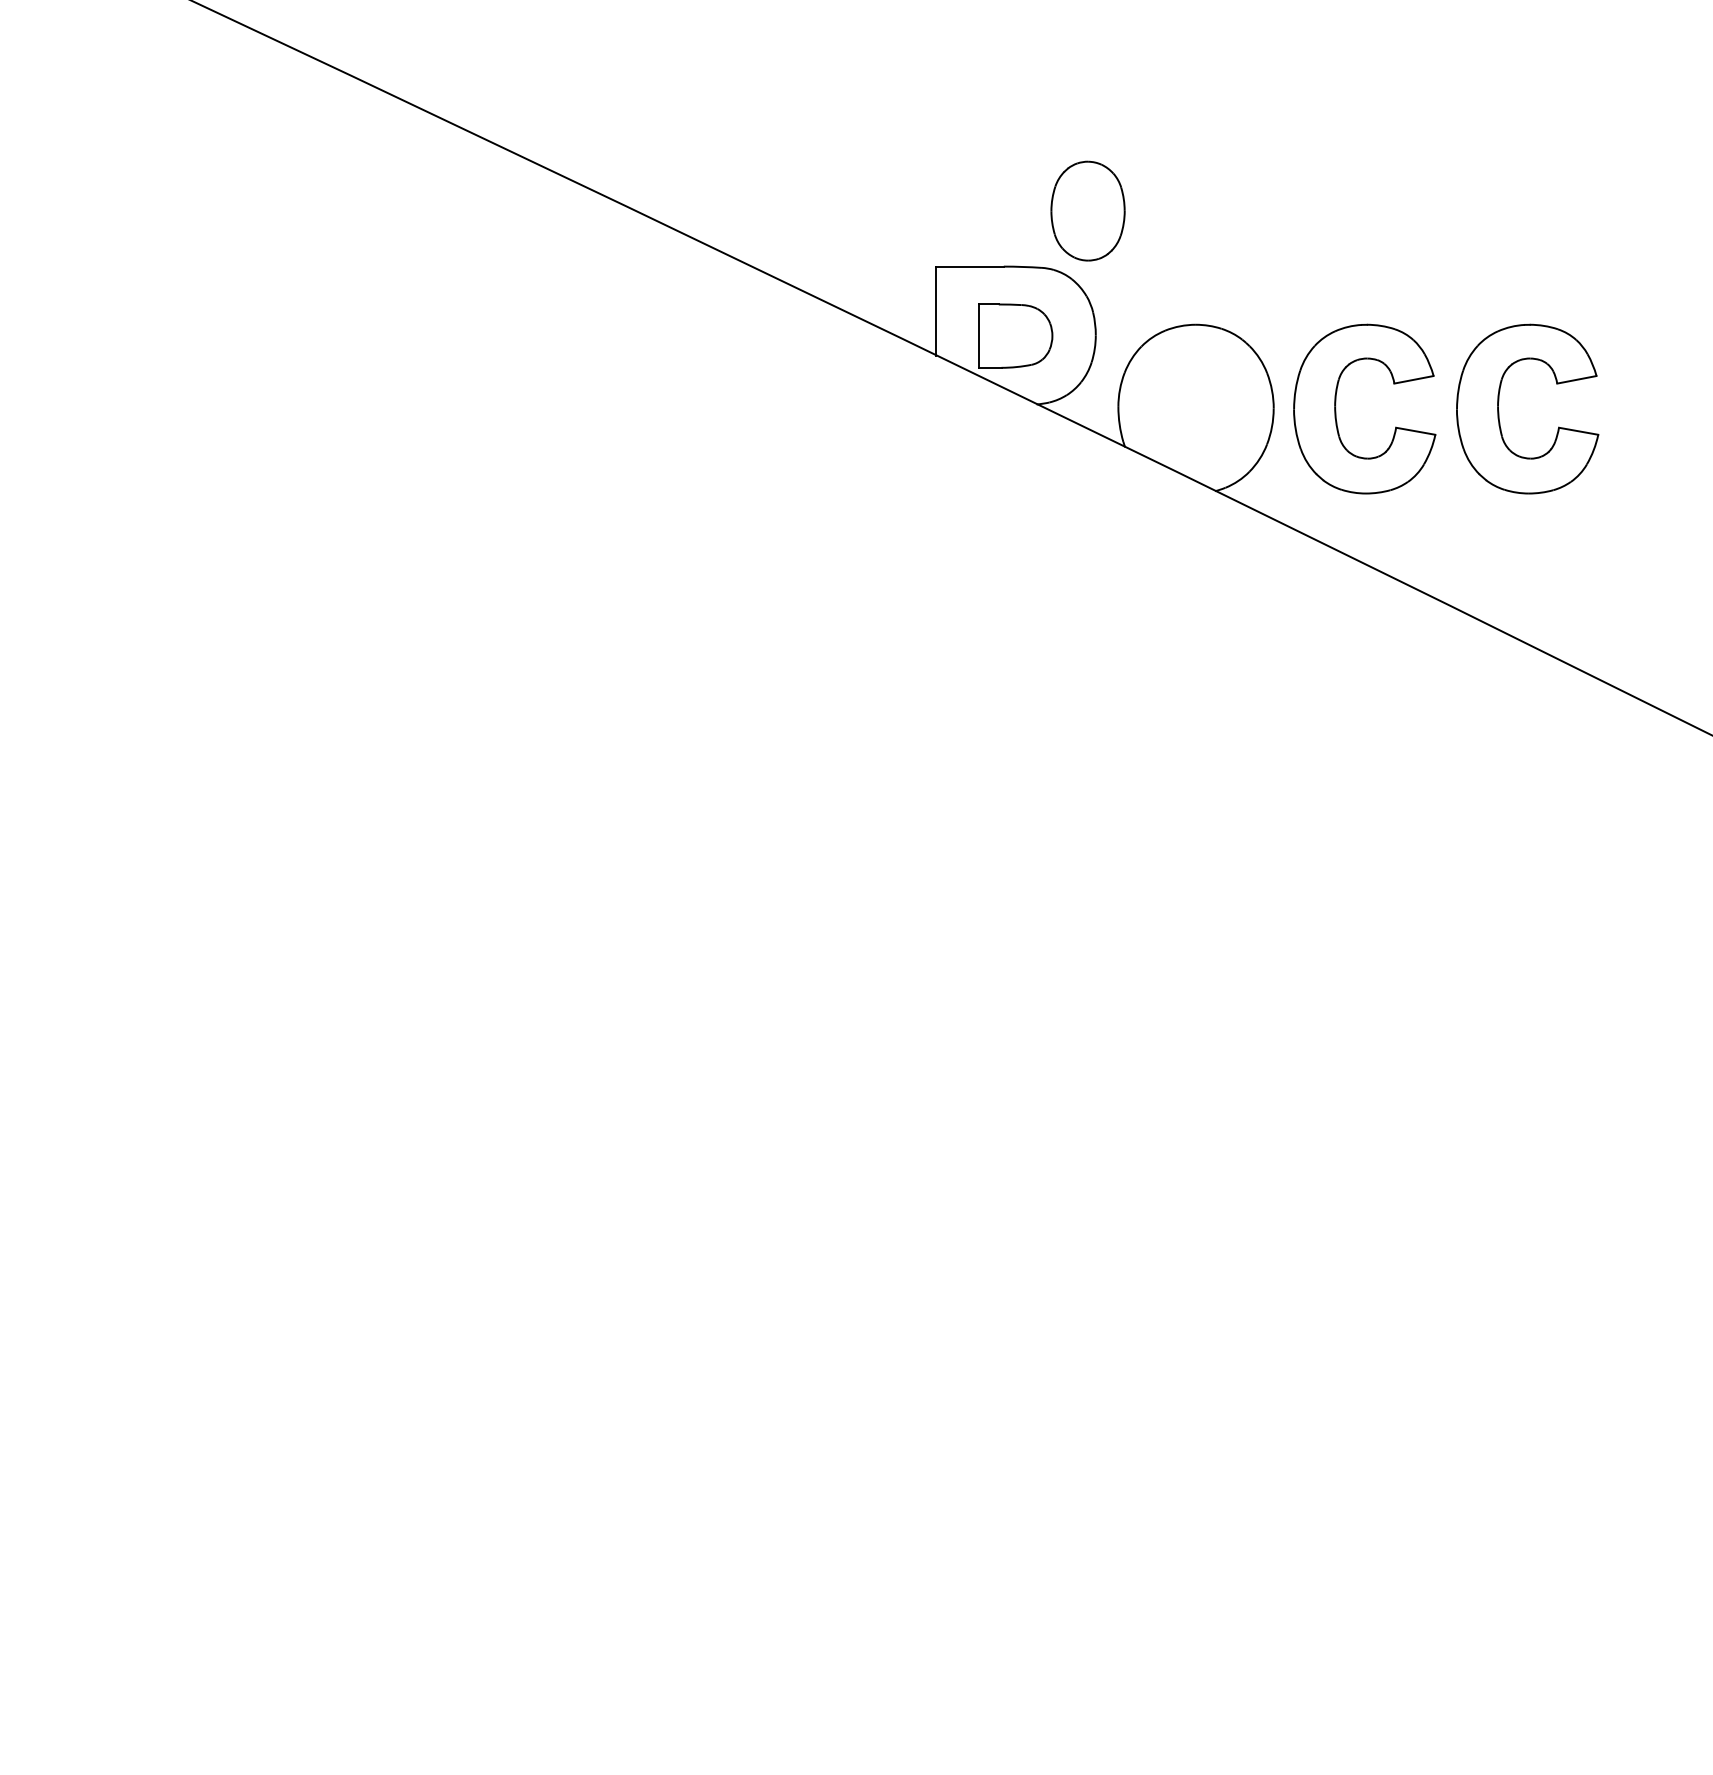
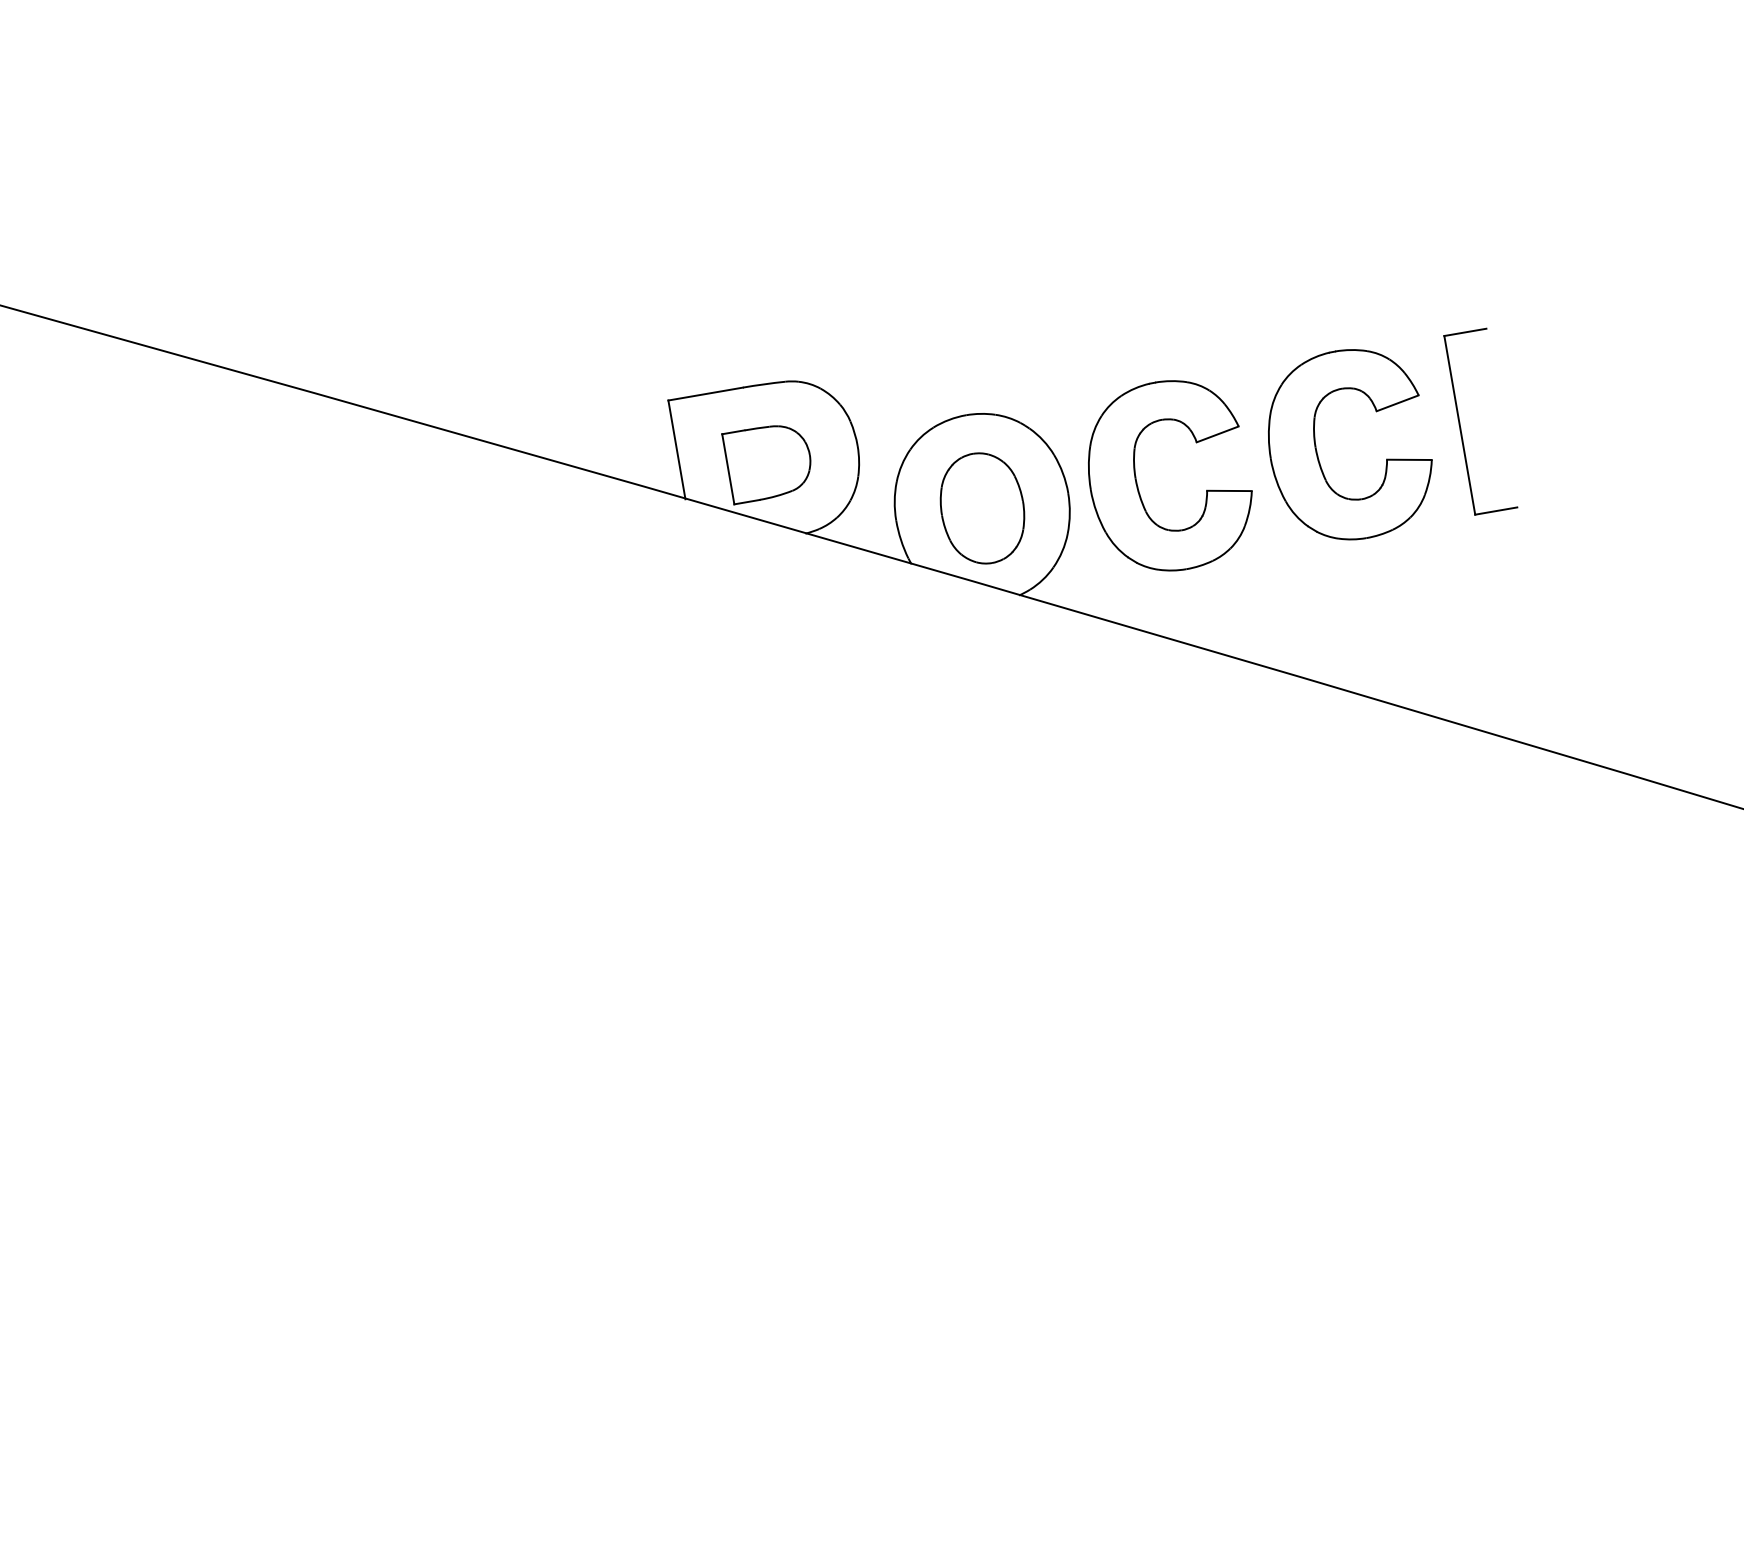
part: (1087, 210) -> (981, 507), moved
part: (1628, 408) -> (1460, 425), added

